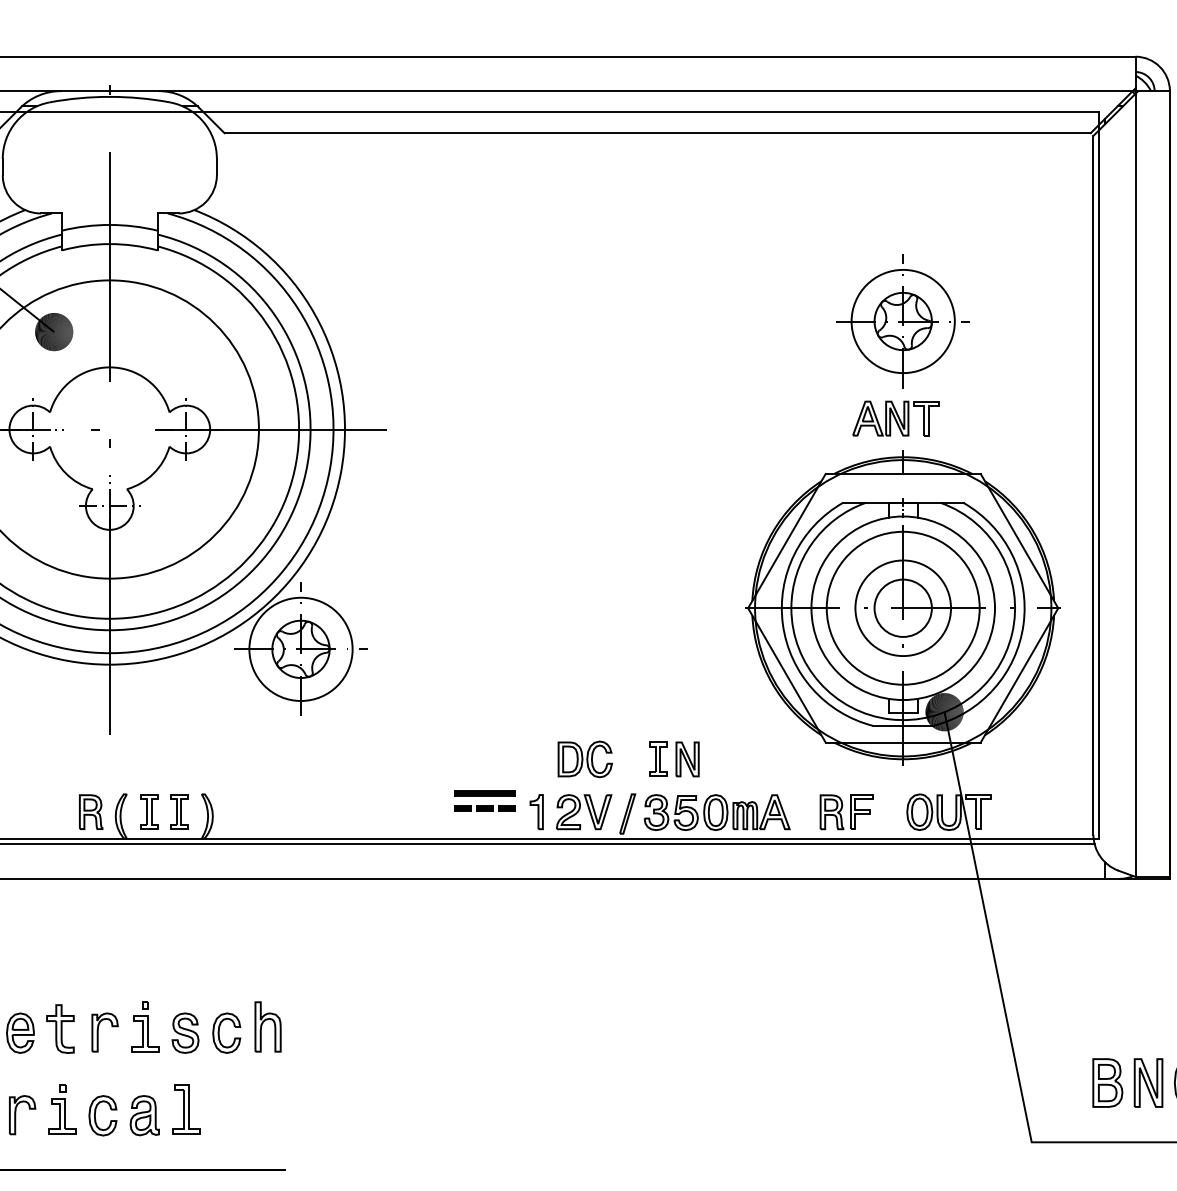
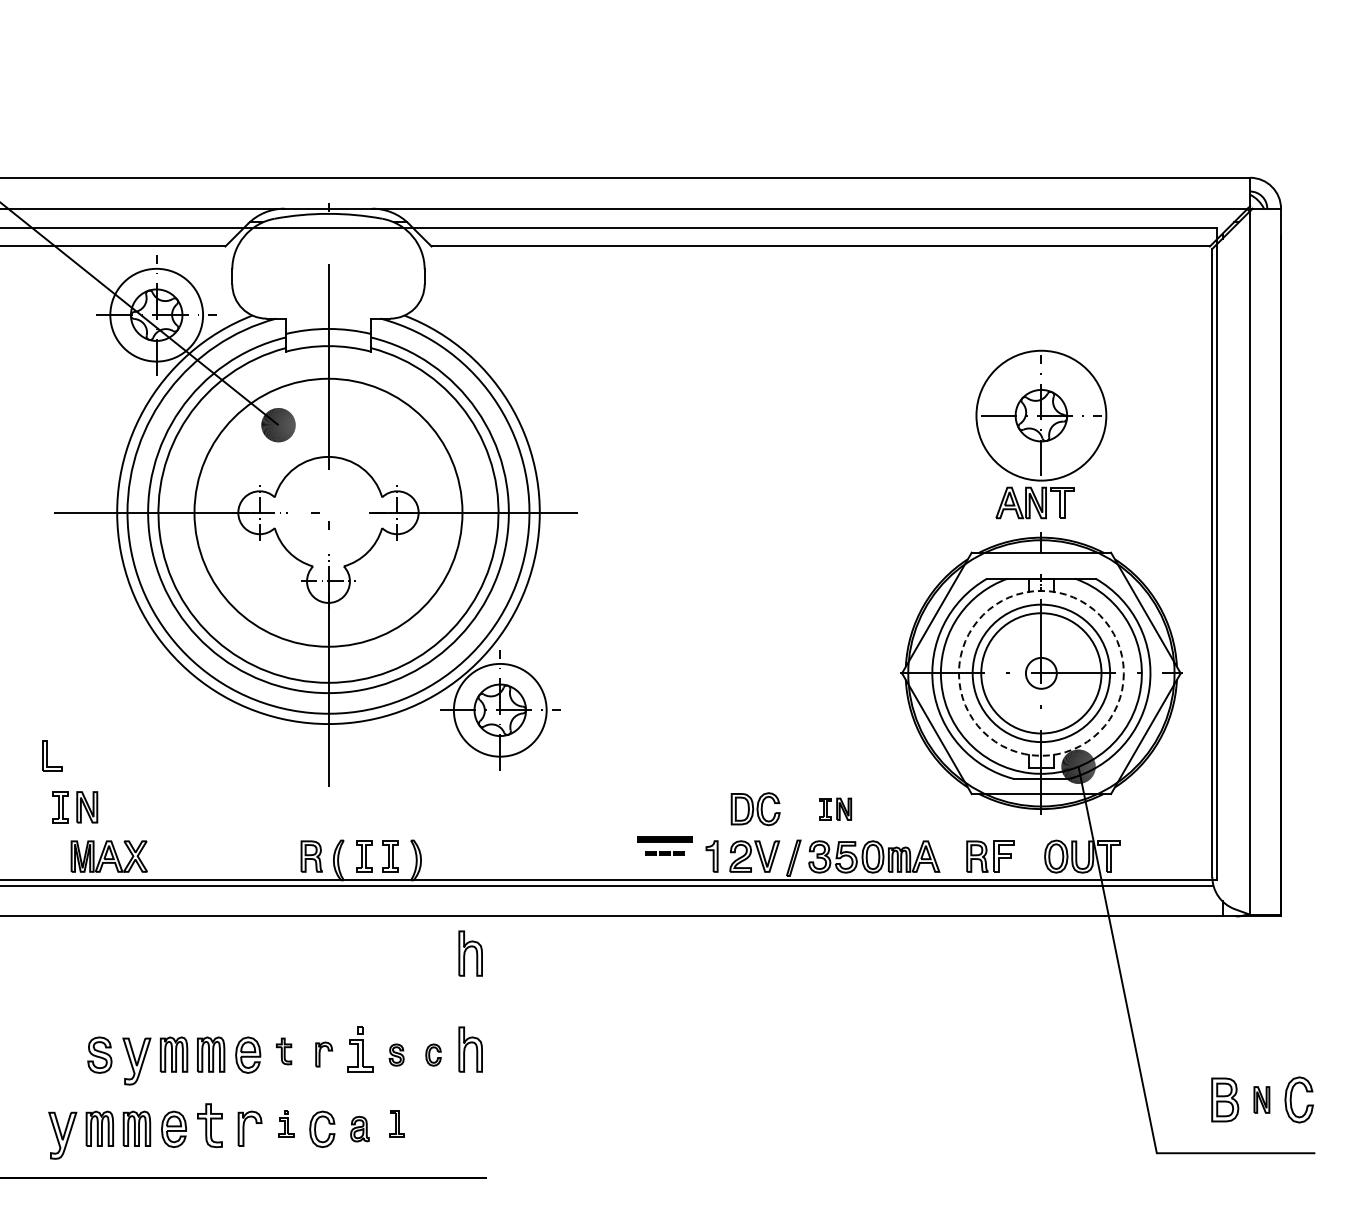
circle: (903, 321) -> (1041, 415), size x1.4
circle: (902, 607) -> (1040, 672), solid -> dashed
circle: (903, 608) -> (1041, 673), size x0.6
circle: (903, 608) -> (1041, 673), size x1.4
part: (674, 759) -> (835, 809), size x0.7
part: (483, 808) -> (664, 853), size x0.7
part: (267, 920) -> (470, 953), added
part: (59, 1029) -> (283, 1051), size x0.6
part: (104, 1032) -> (323, 1054), size x0.7
part: (185, 1032) -> (396, 1054), size x0.6
part: (226, 1032) -> (433, 1054), size x0.6
part: (1148, 1082) -> (1261, 1099), size x0.6
part: (63, 1109) -> (286, 1123), size x0.6
part: (185, 1109) -> (396, 1123), size x0.6
part: (144, 1114) -> (359, 1128), size x0.7

